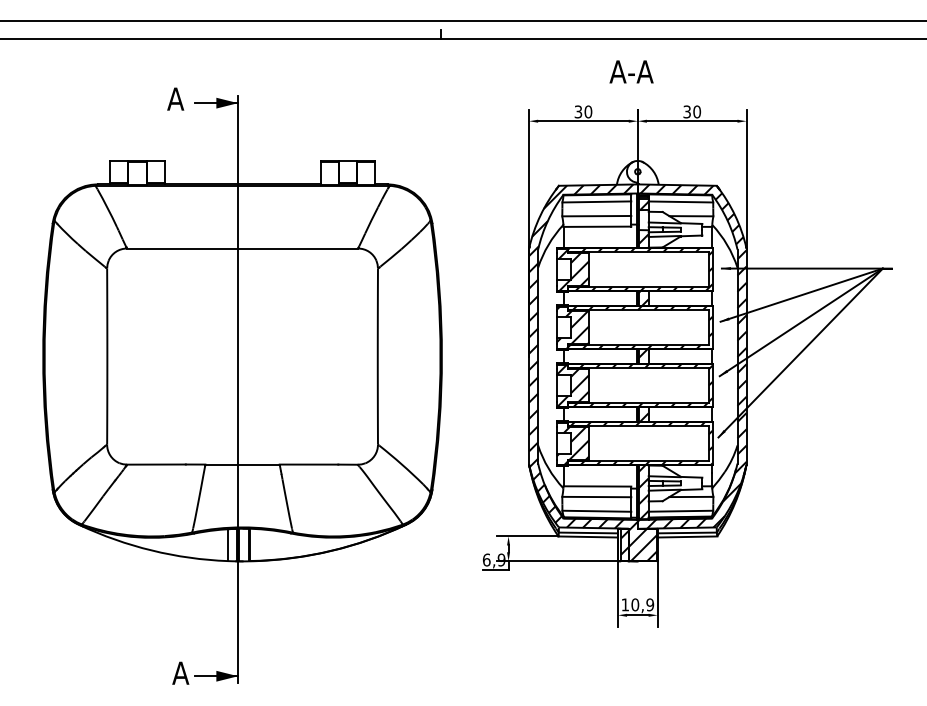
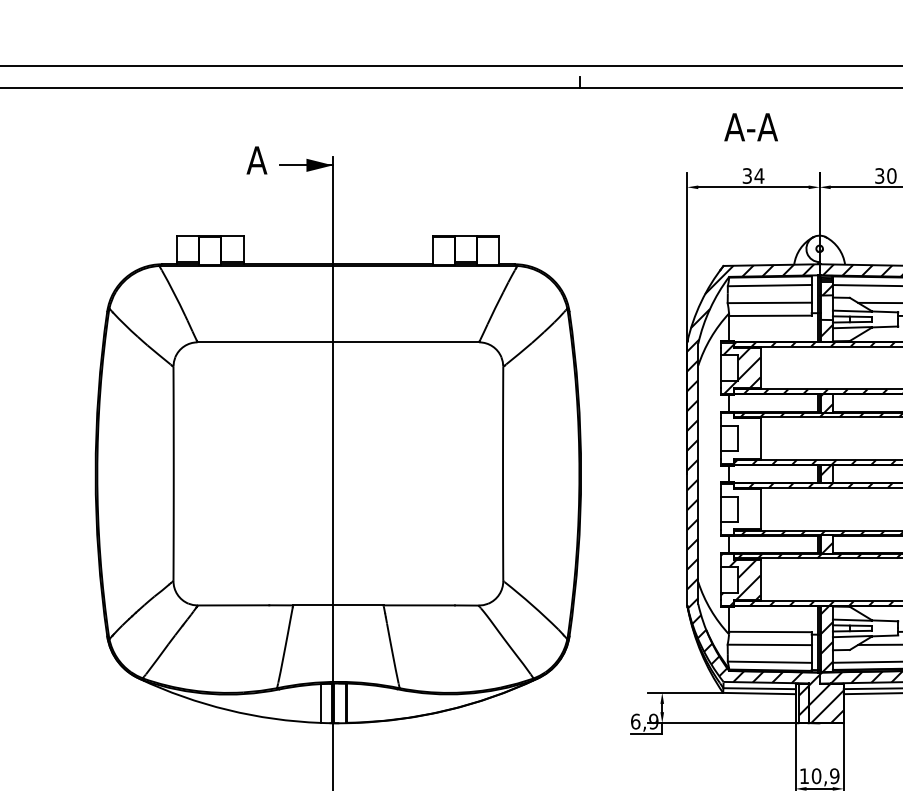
text: (631, 71) -> (751, 126), moved
text: (588, 111) -> (759, 175), 30 -> 34
hatch: (572, 327) -> (740, 438), removed
hatch: (572, 385) -> (740, 509), removed

